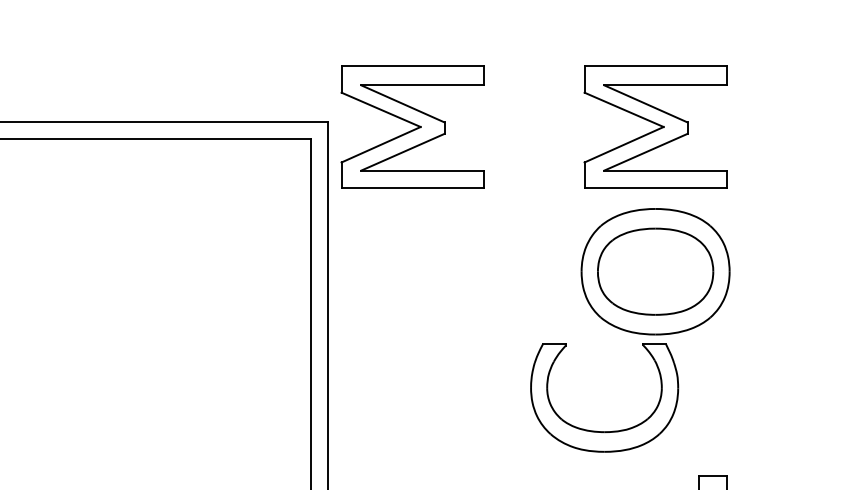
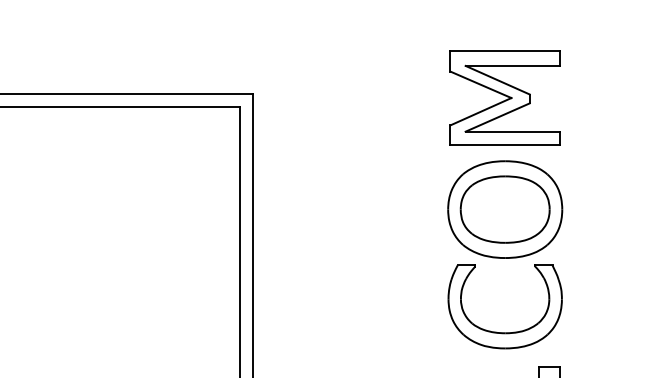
part: (412, 126) -> (317, 97), removed
part: (596, 430) -> (498, 331), moved

